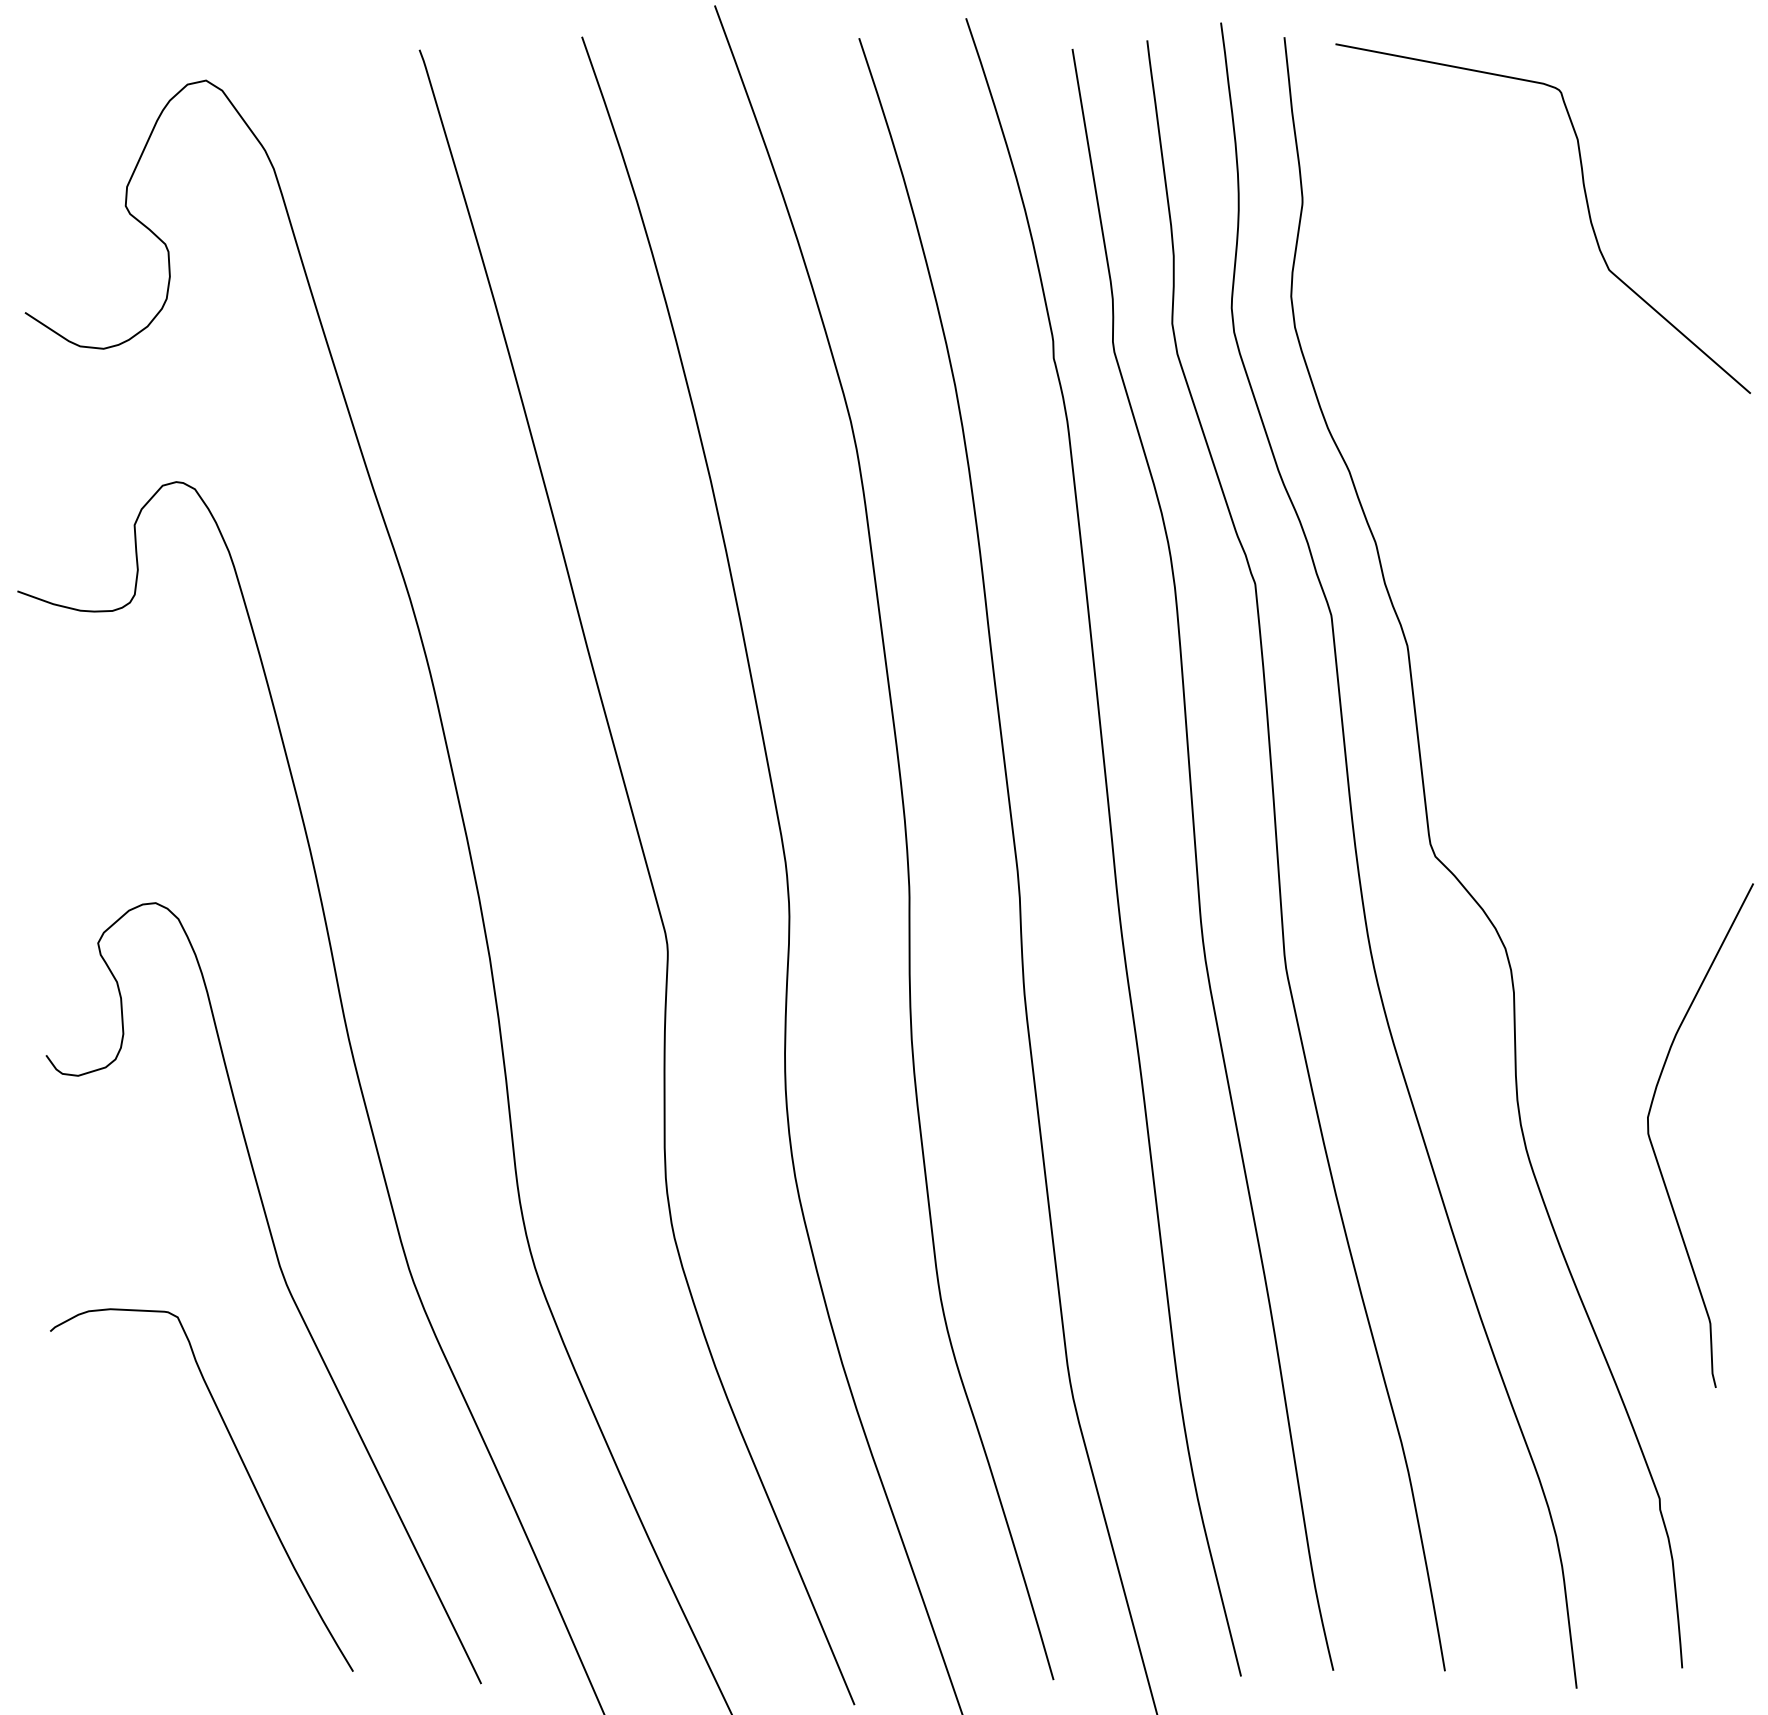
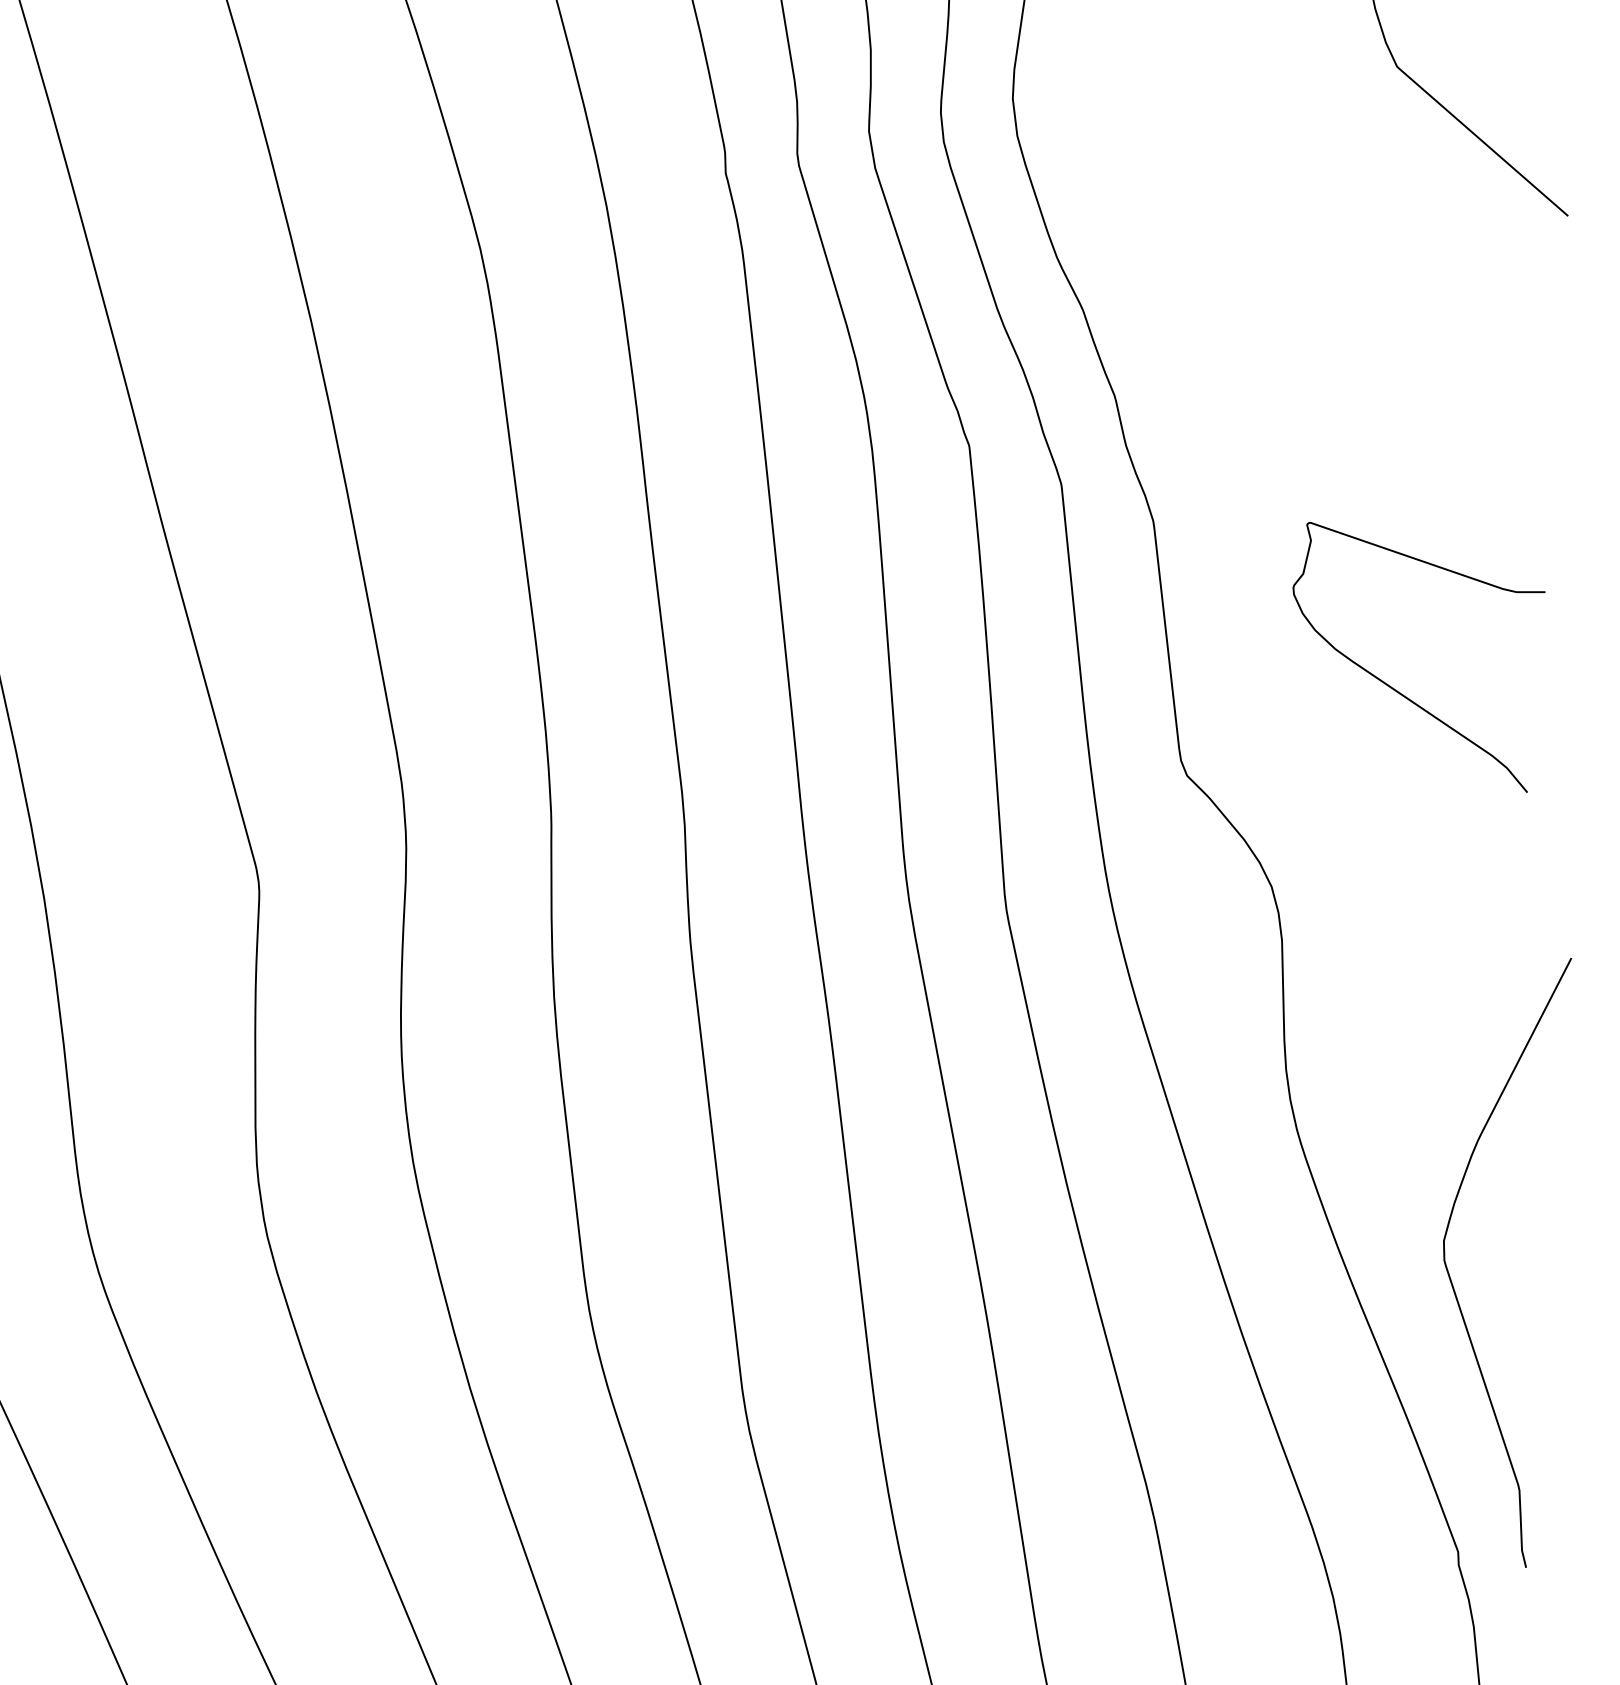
curve: (1607, 784) -> (1395, 688), added
curve: (1654, 1149) -> (1451, 1279), moved

